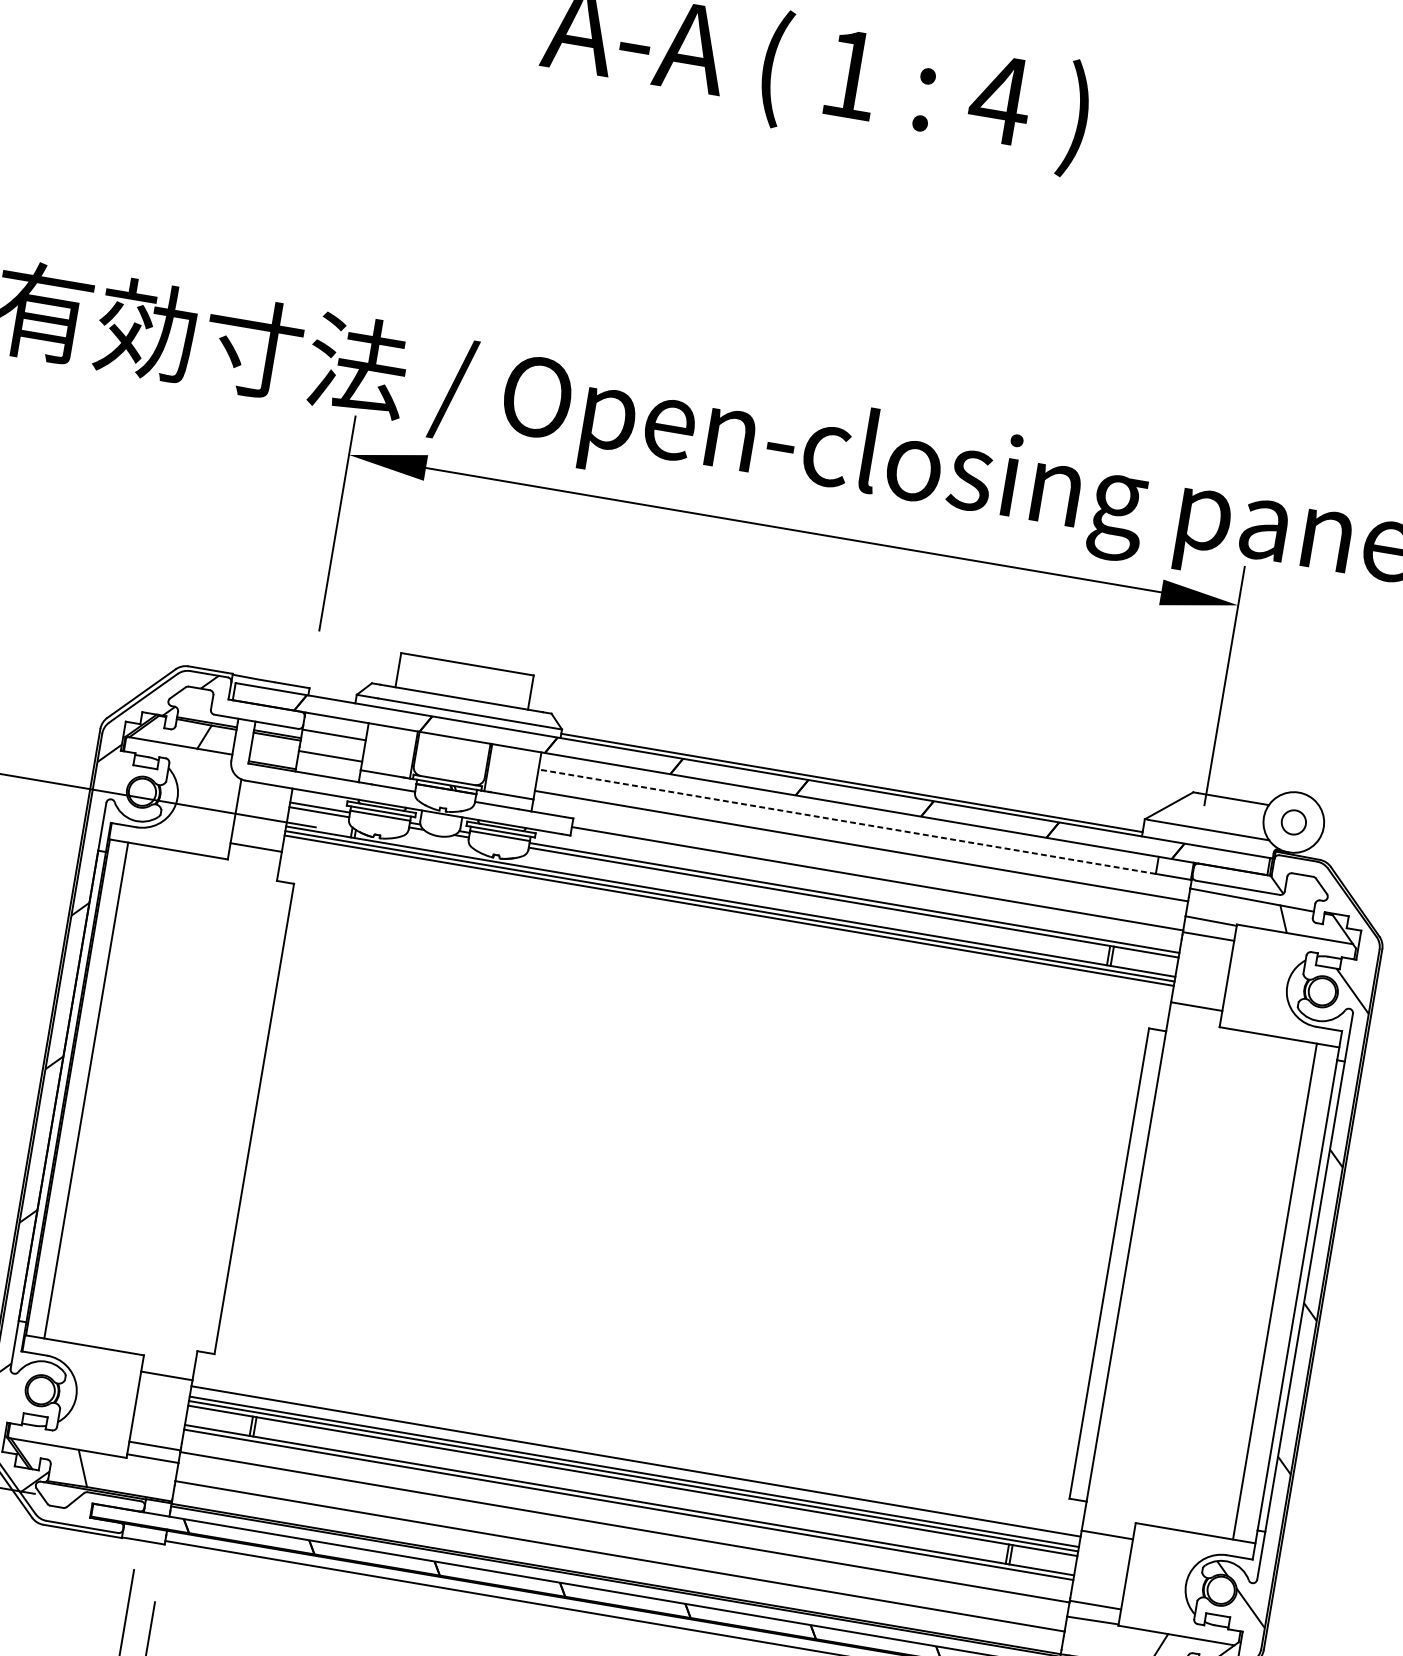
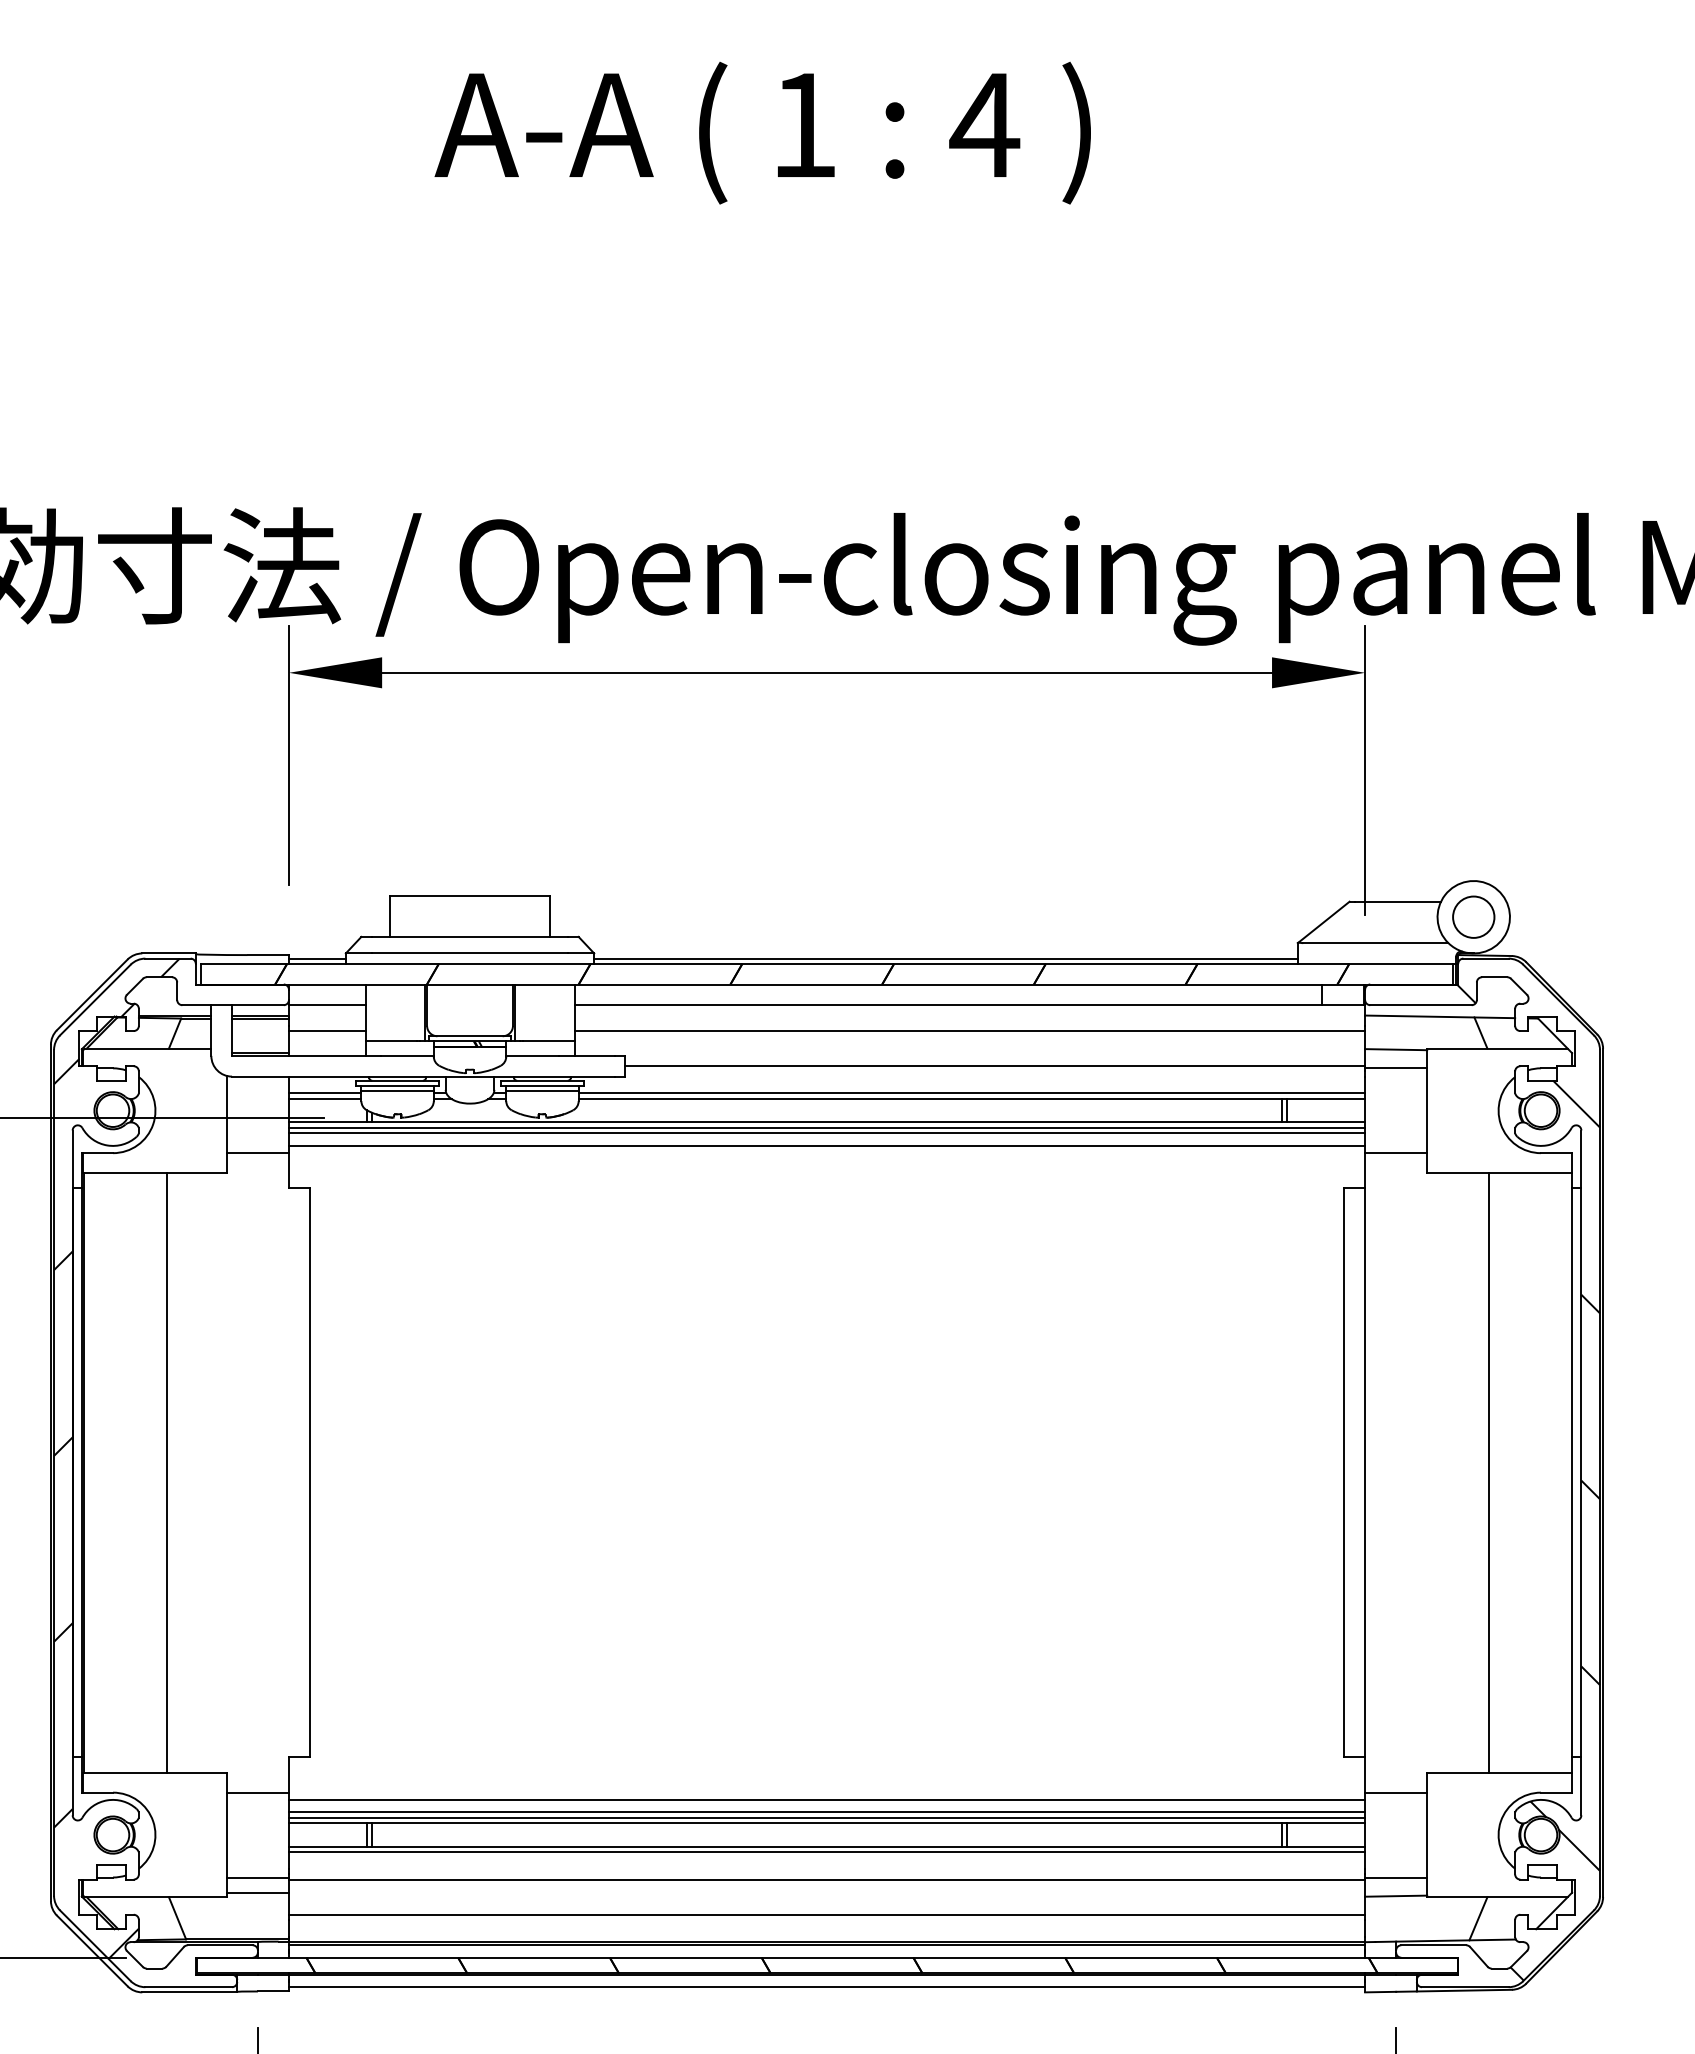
line: (331, 694) -> (316, 958), added
circle: (1293, 821) -> (1473, 916), size x1.43
line: (847, 822) -> (948, 1005), dashed -> solid
line: (727, 920) -> (826, 1145), added
line: (86, 1090) -> (167, 1472), moved
line: (1274, 1291) -> (1488, 1472), moved

